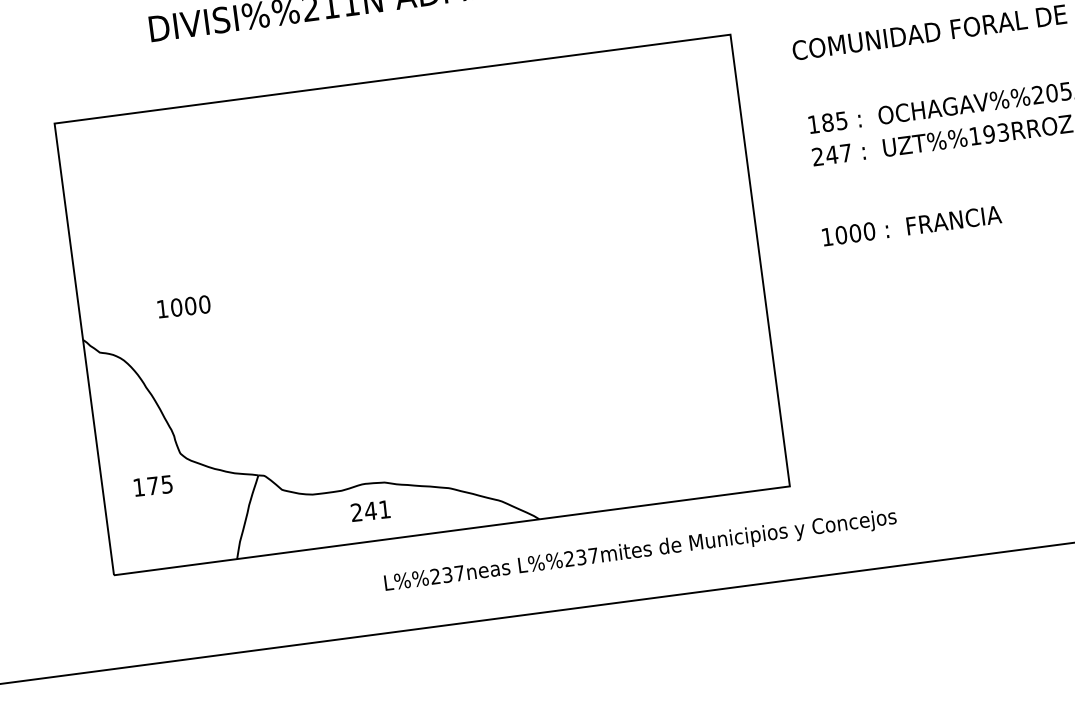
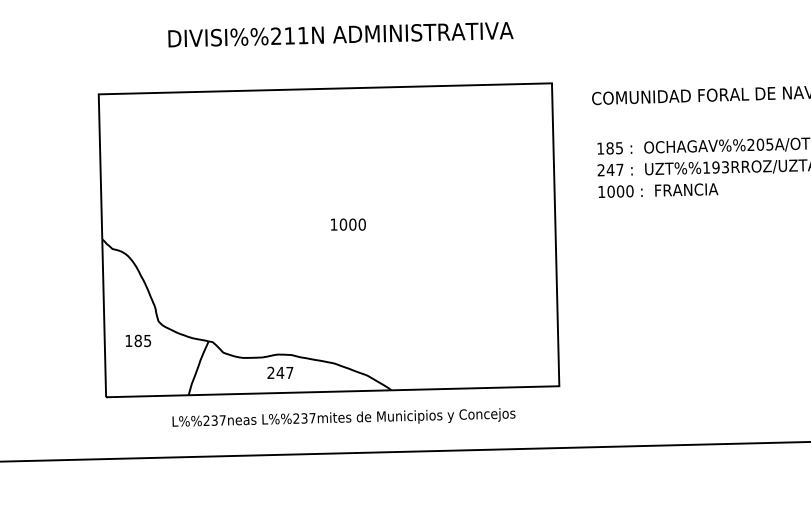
text: (912, 225) -> (658, 190), moved
text: (184, 306) -> (348, 224), moved
text: (151, 485) -> (137, 340), 175 -> 185
text: (384, 508) -> (289, 372), 241 -> 247
text: (639, 549) -> (343, 417), moved

